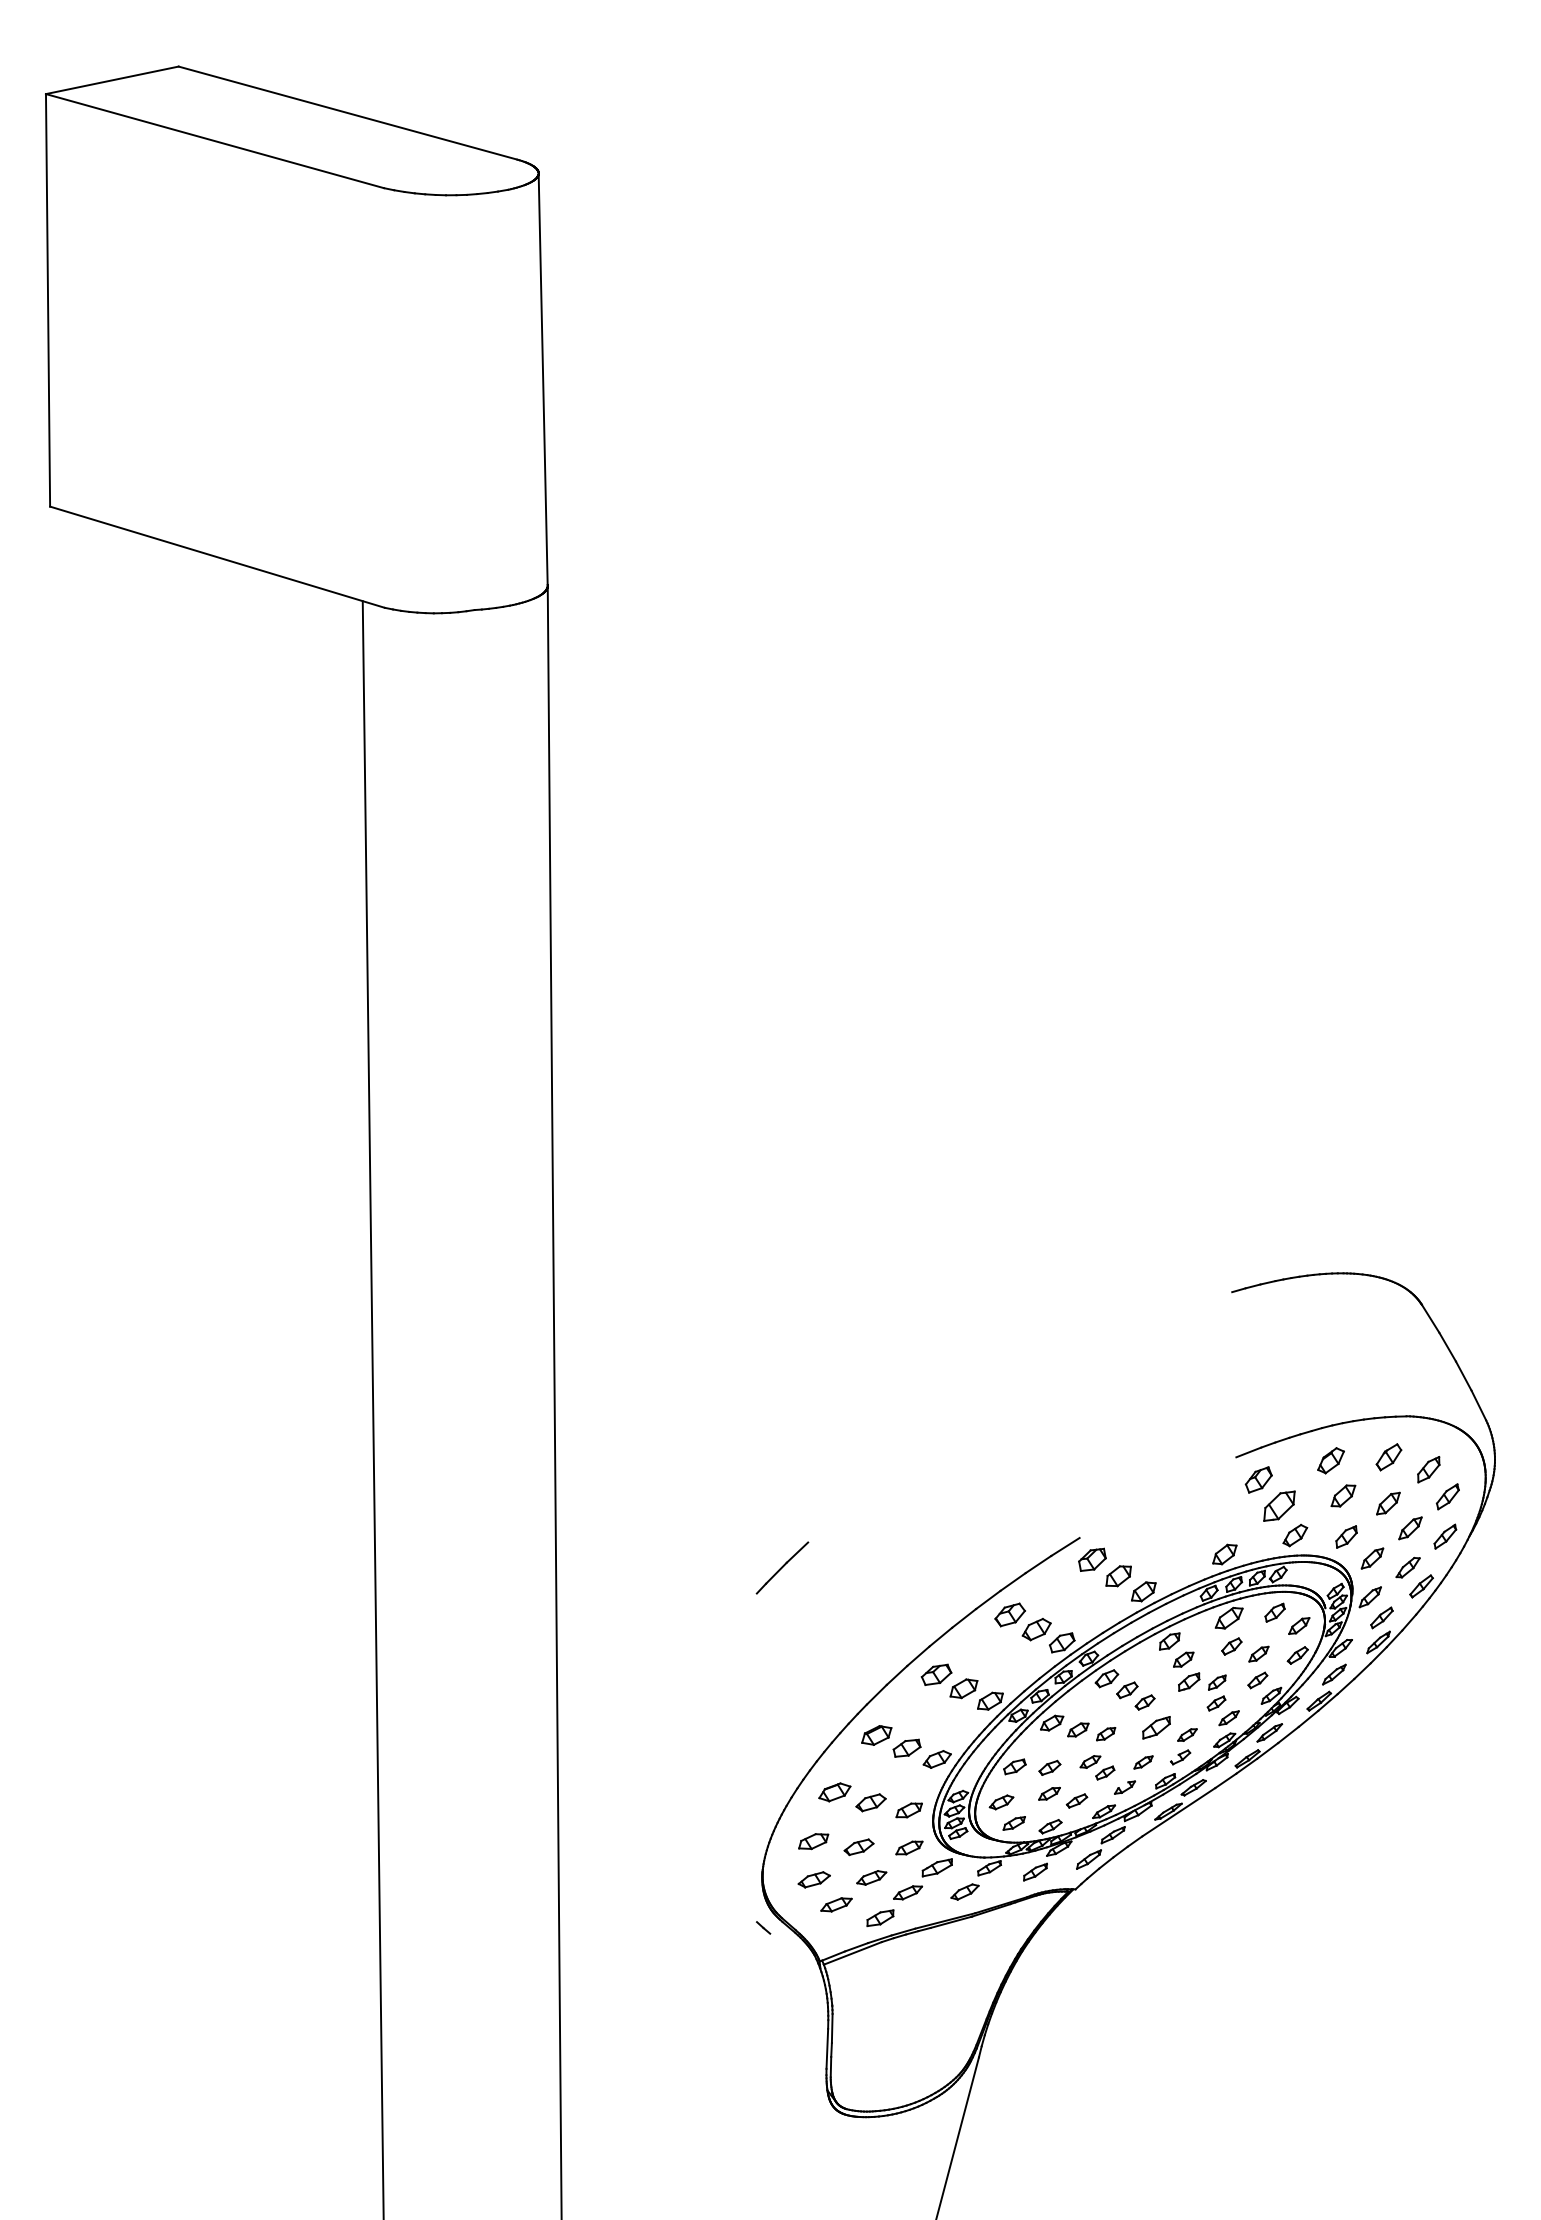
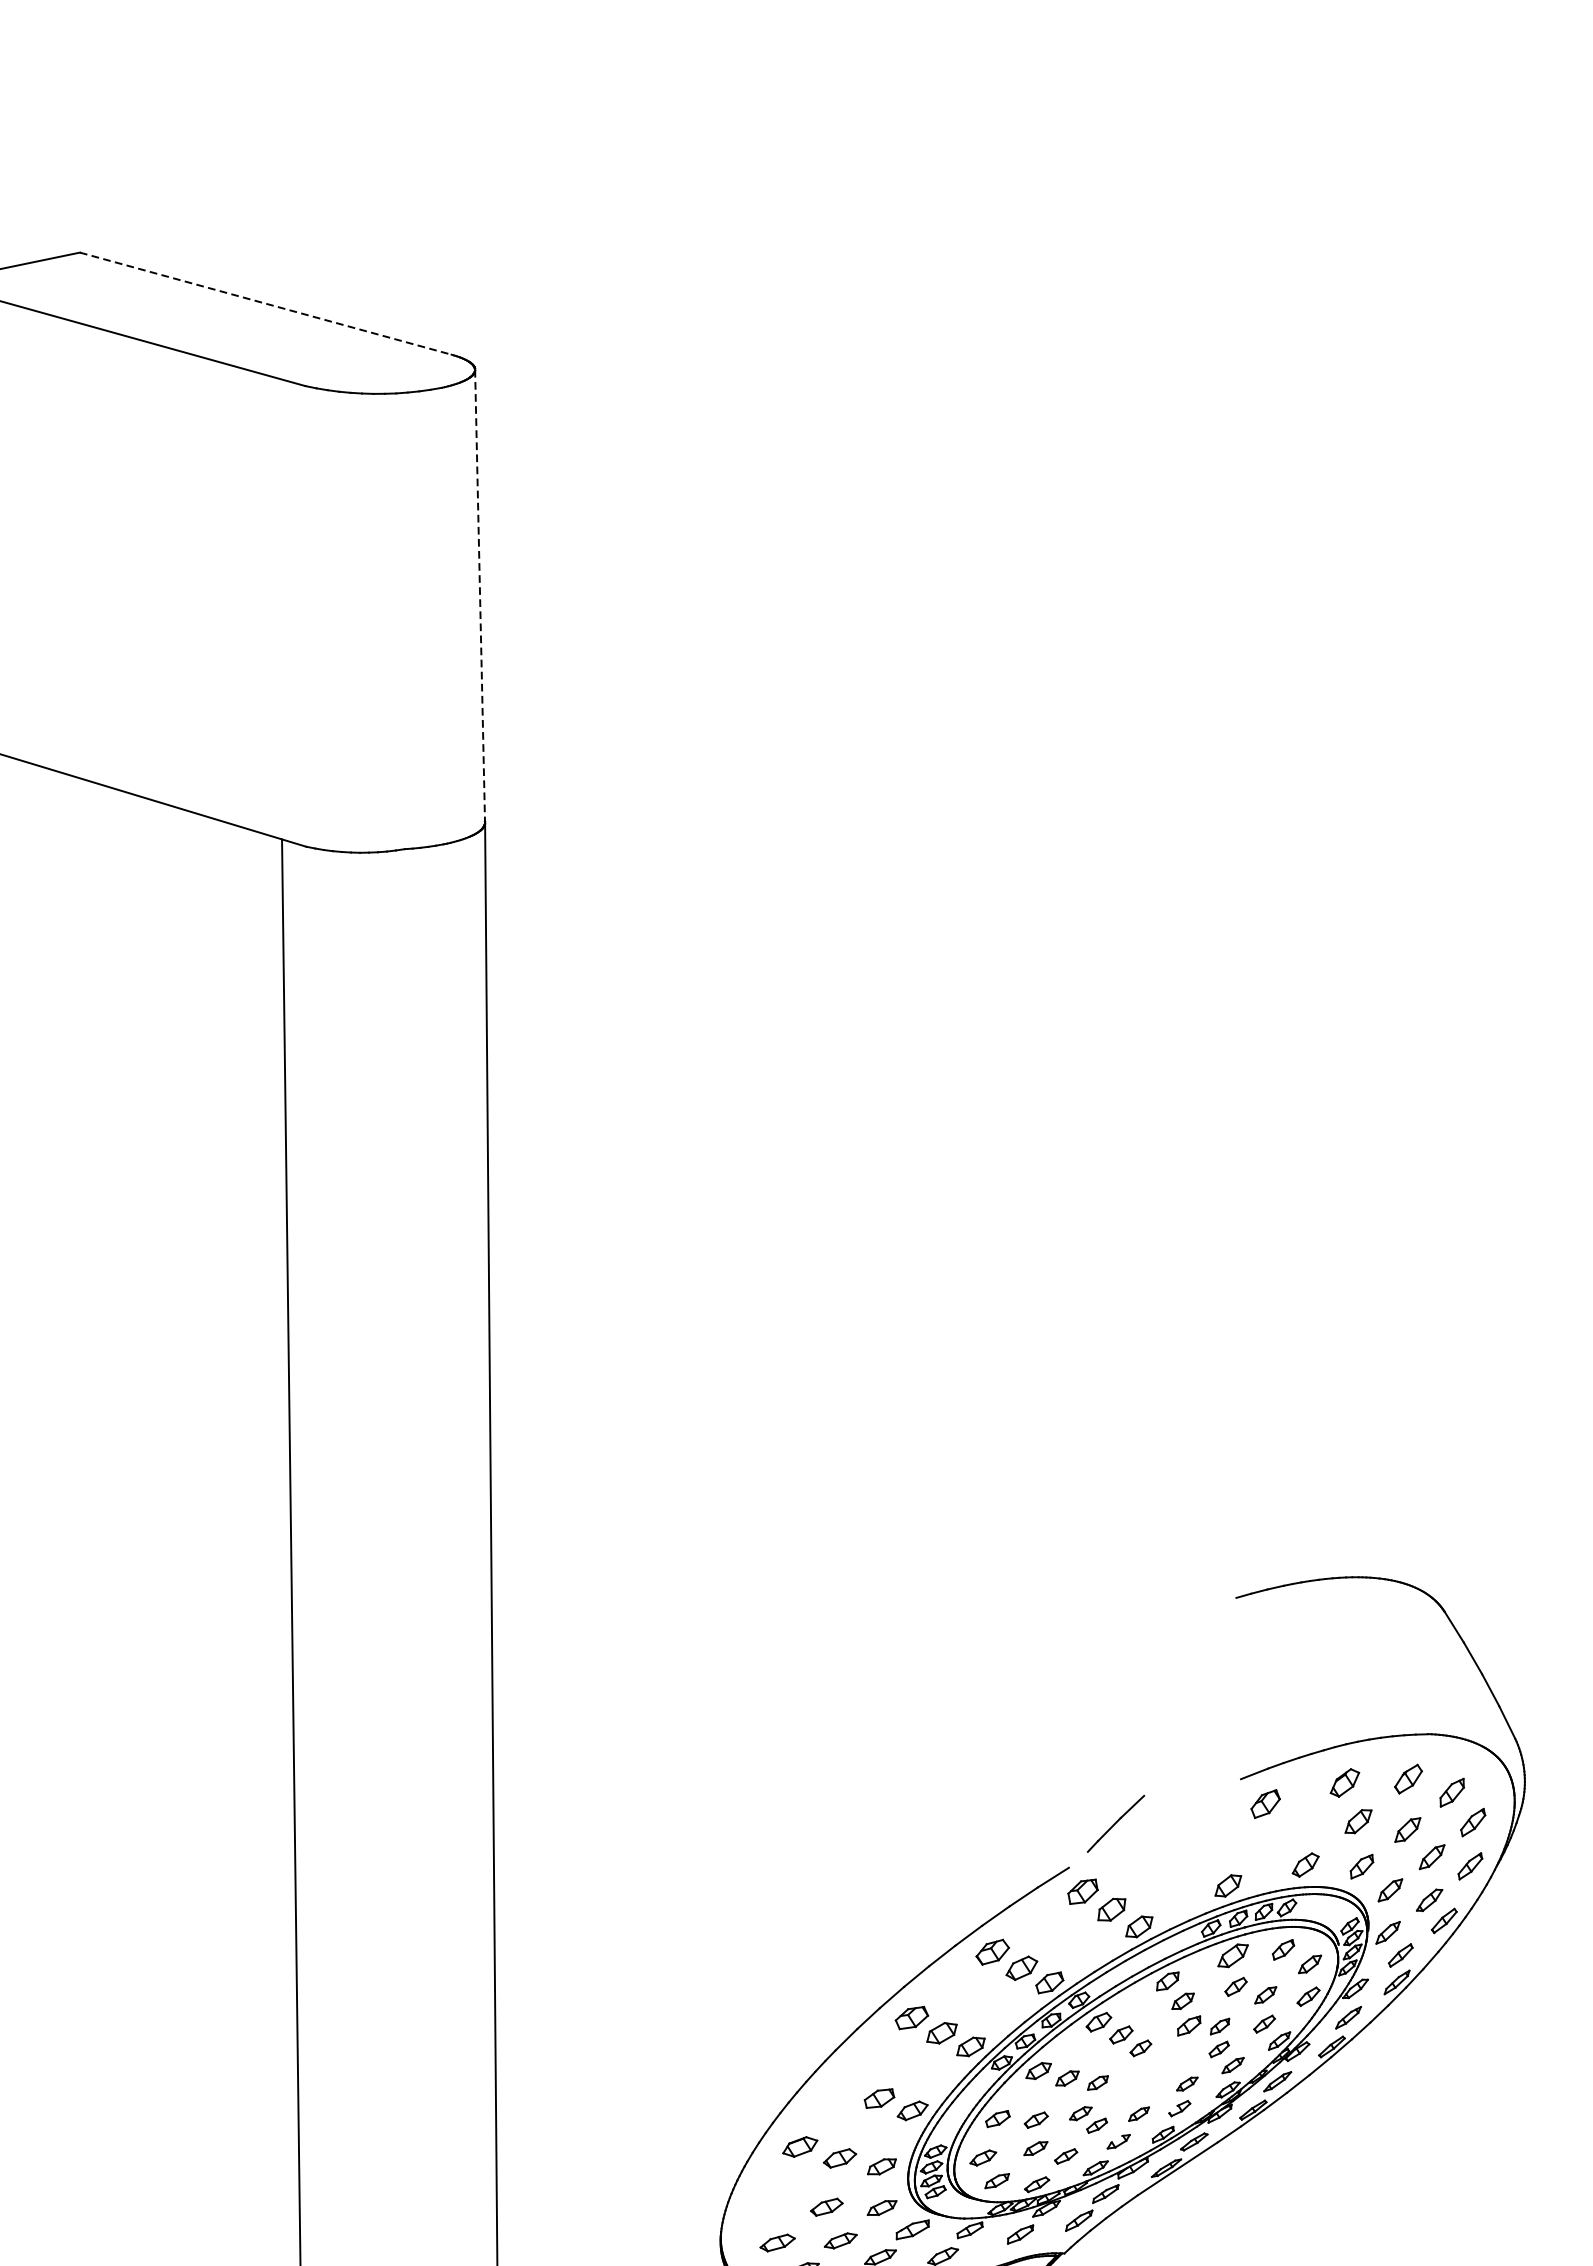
line: (347, 113) -> (265, 304), solid -> dashed
line: (543, 379) -> (480, 596), solid -> dashed
part: (1279, 1505) -> (1288, 1832), removed
line: (782, 1567) -> (1116, 1823), moved
part: (1156, 1727) -> (1153, 2075), removed
part: (876, 1735) -> (845, 2084), removed
part: (813, 1841) -> (776, 2200), removed

